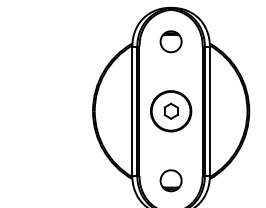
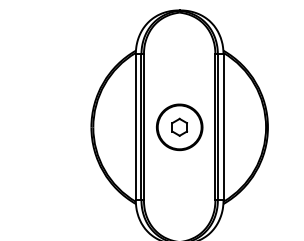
part: (170, 41) -> (179, 48), removed
part: (170, 180) -> (179, 205), removed

